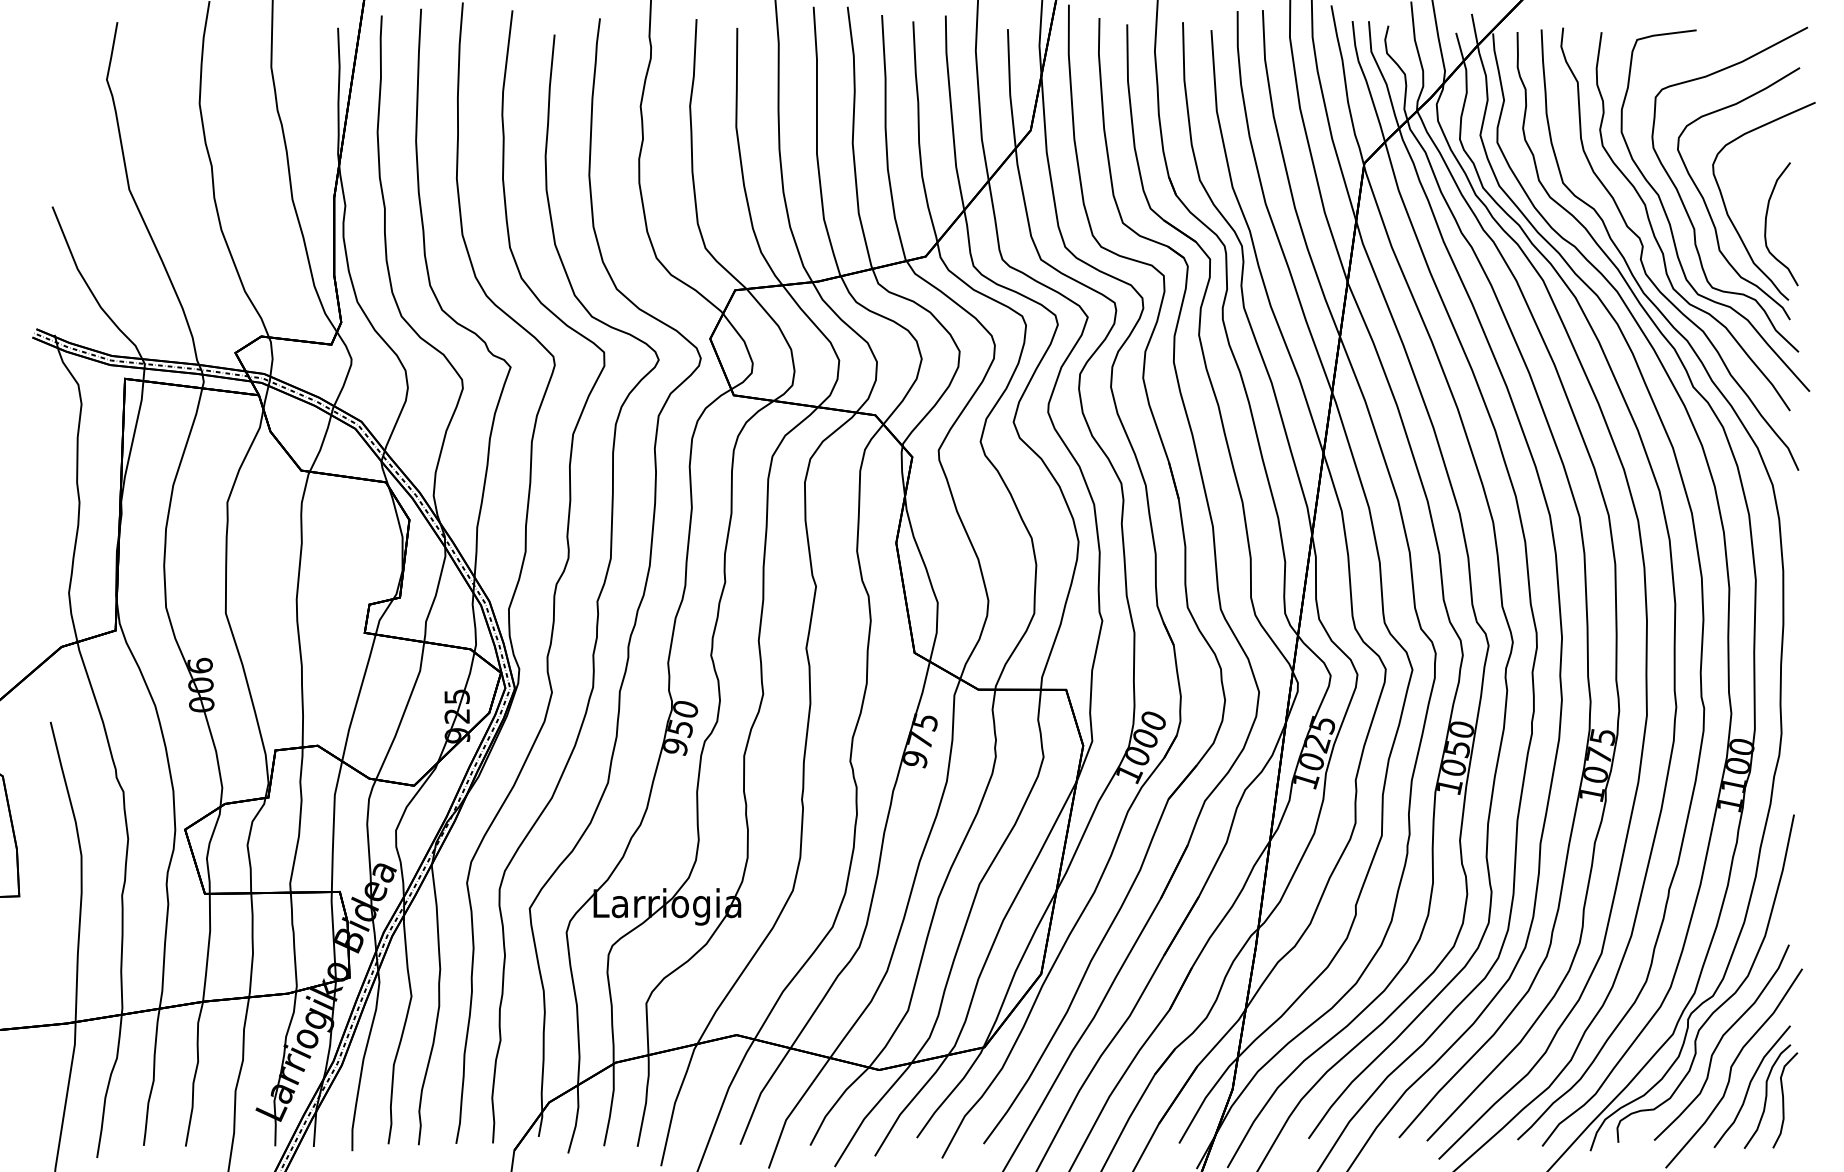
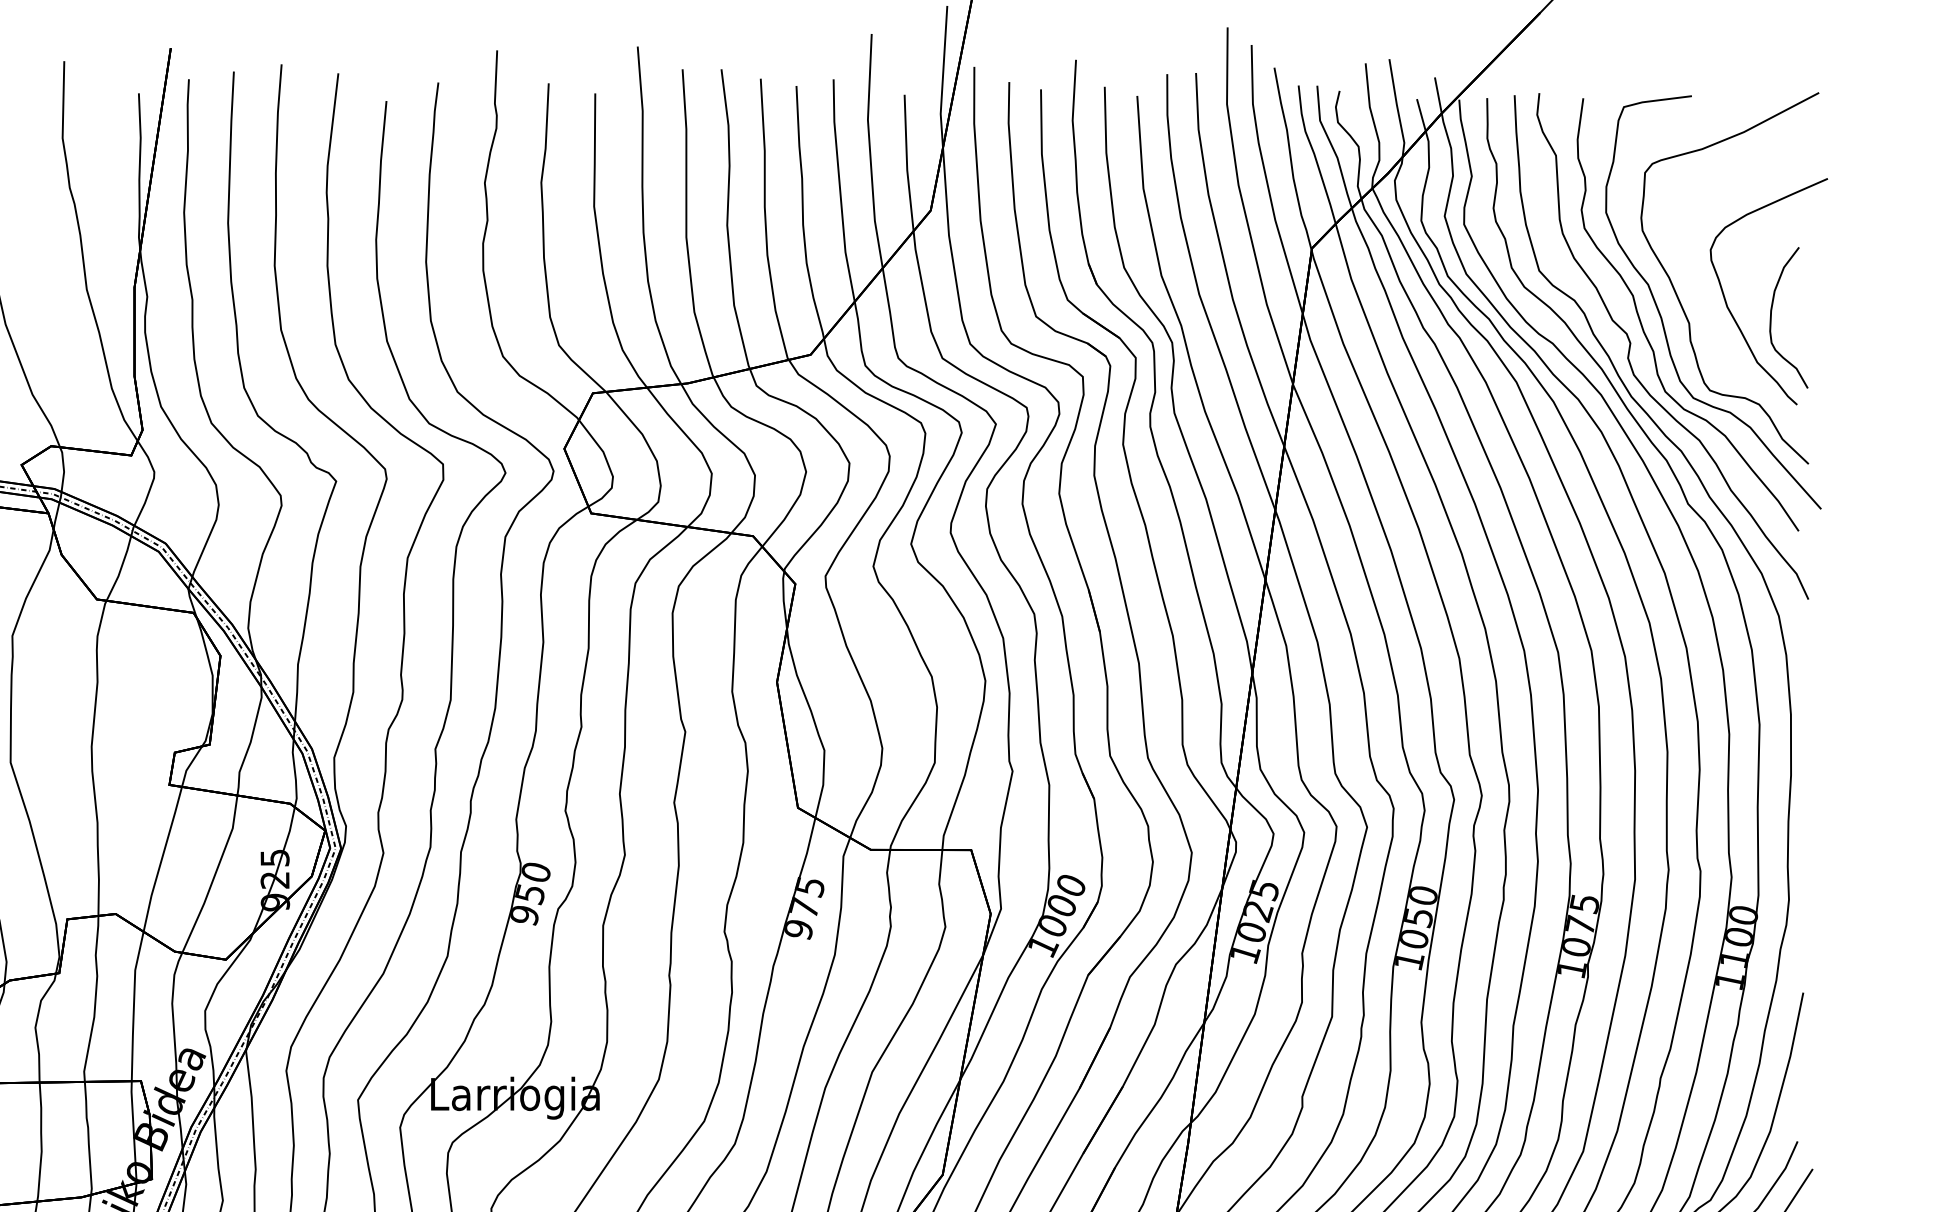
curve: (1706, 203) -> (1703, 294), removed

